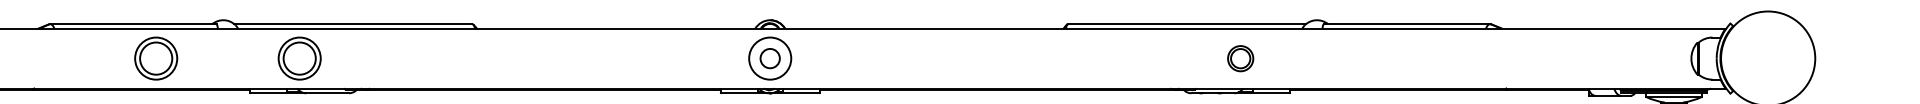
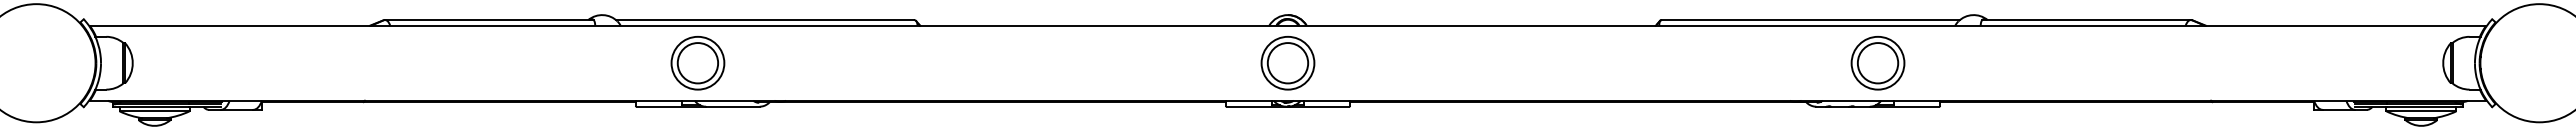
part: (155, 58) -> (517, 63), removed
circle: (769, 58) -> (1287, 63), size x1.67
part: (1240, 58) -> (1877, 63), size x1.67

